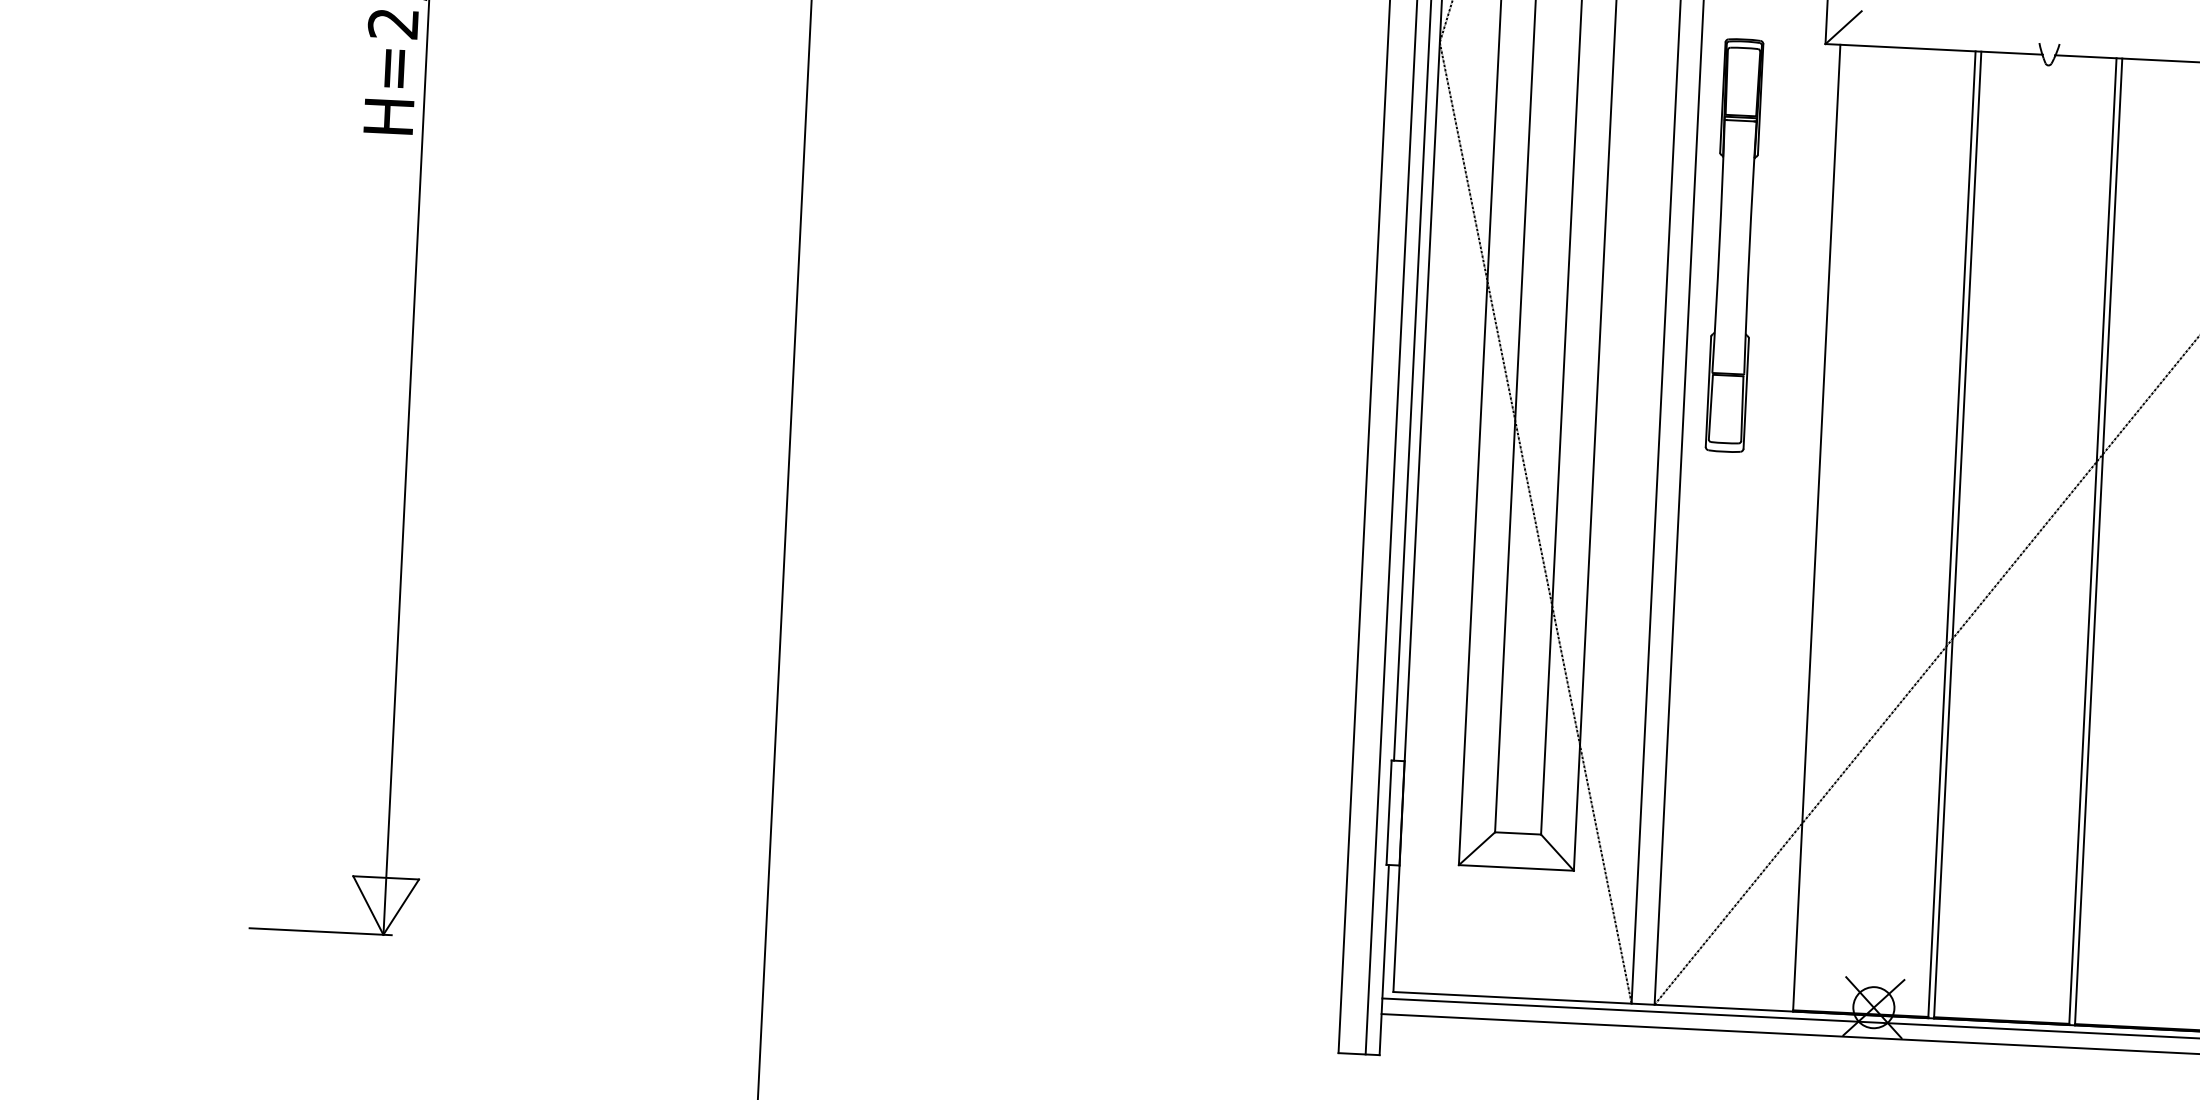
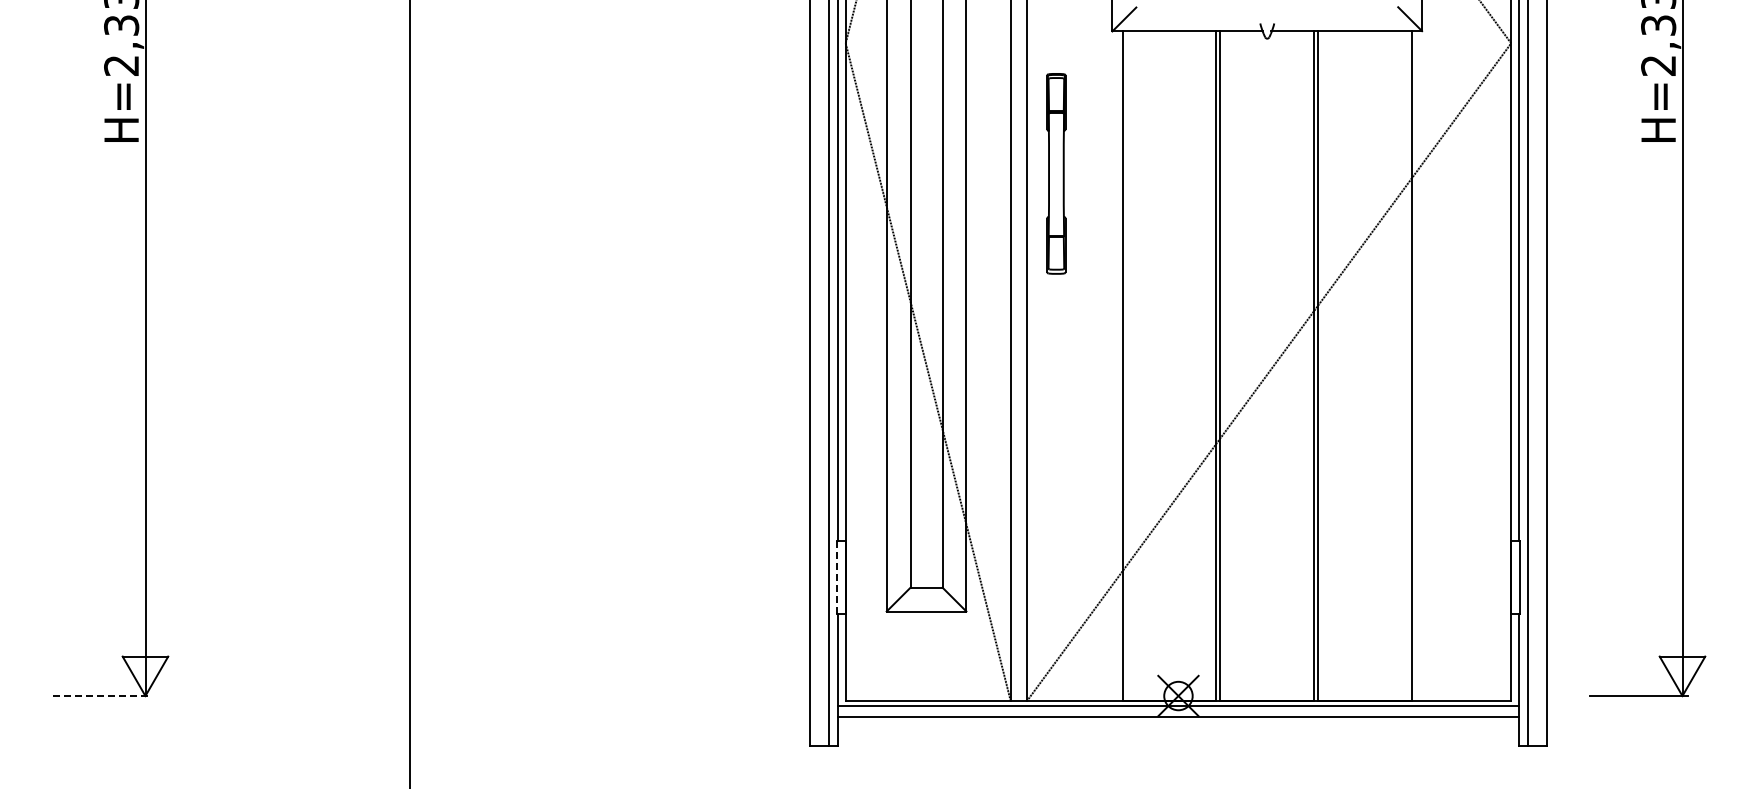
part: (1734, 245) -> (1056, 173), size x0.7
line: (1388, 813) -> (836, 578), solid -> dashed
line: (321, 932) -> (102, 696), solid -> dashed

